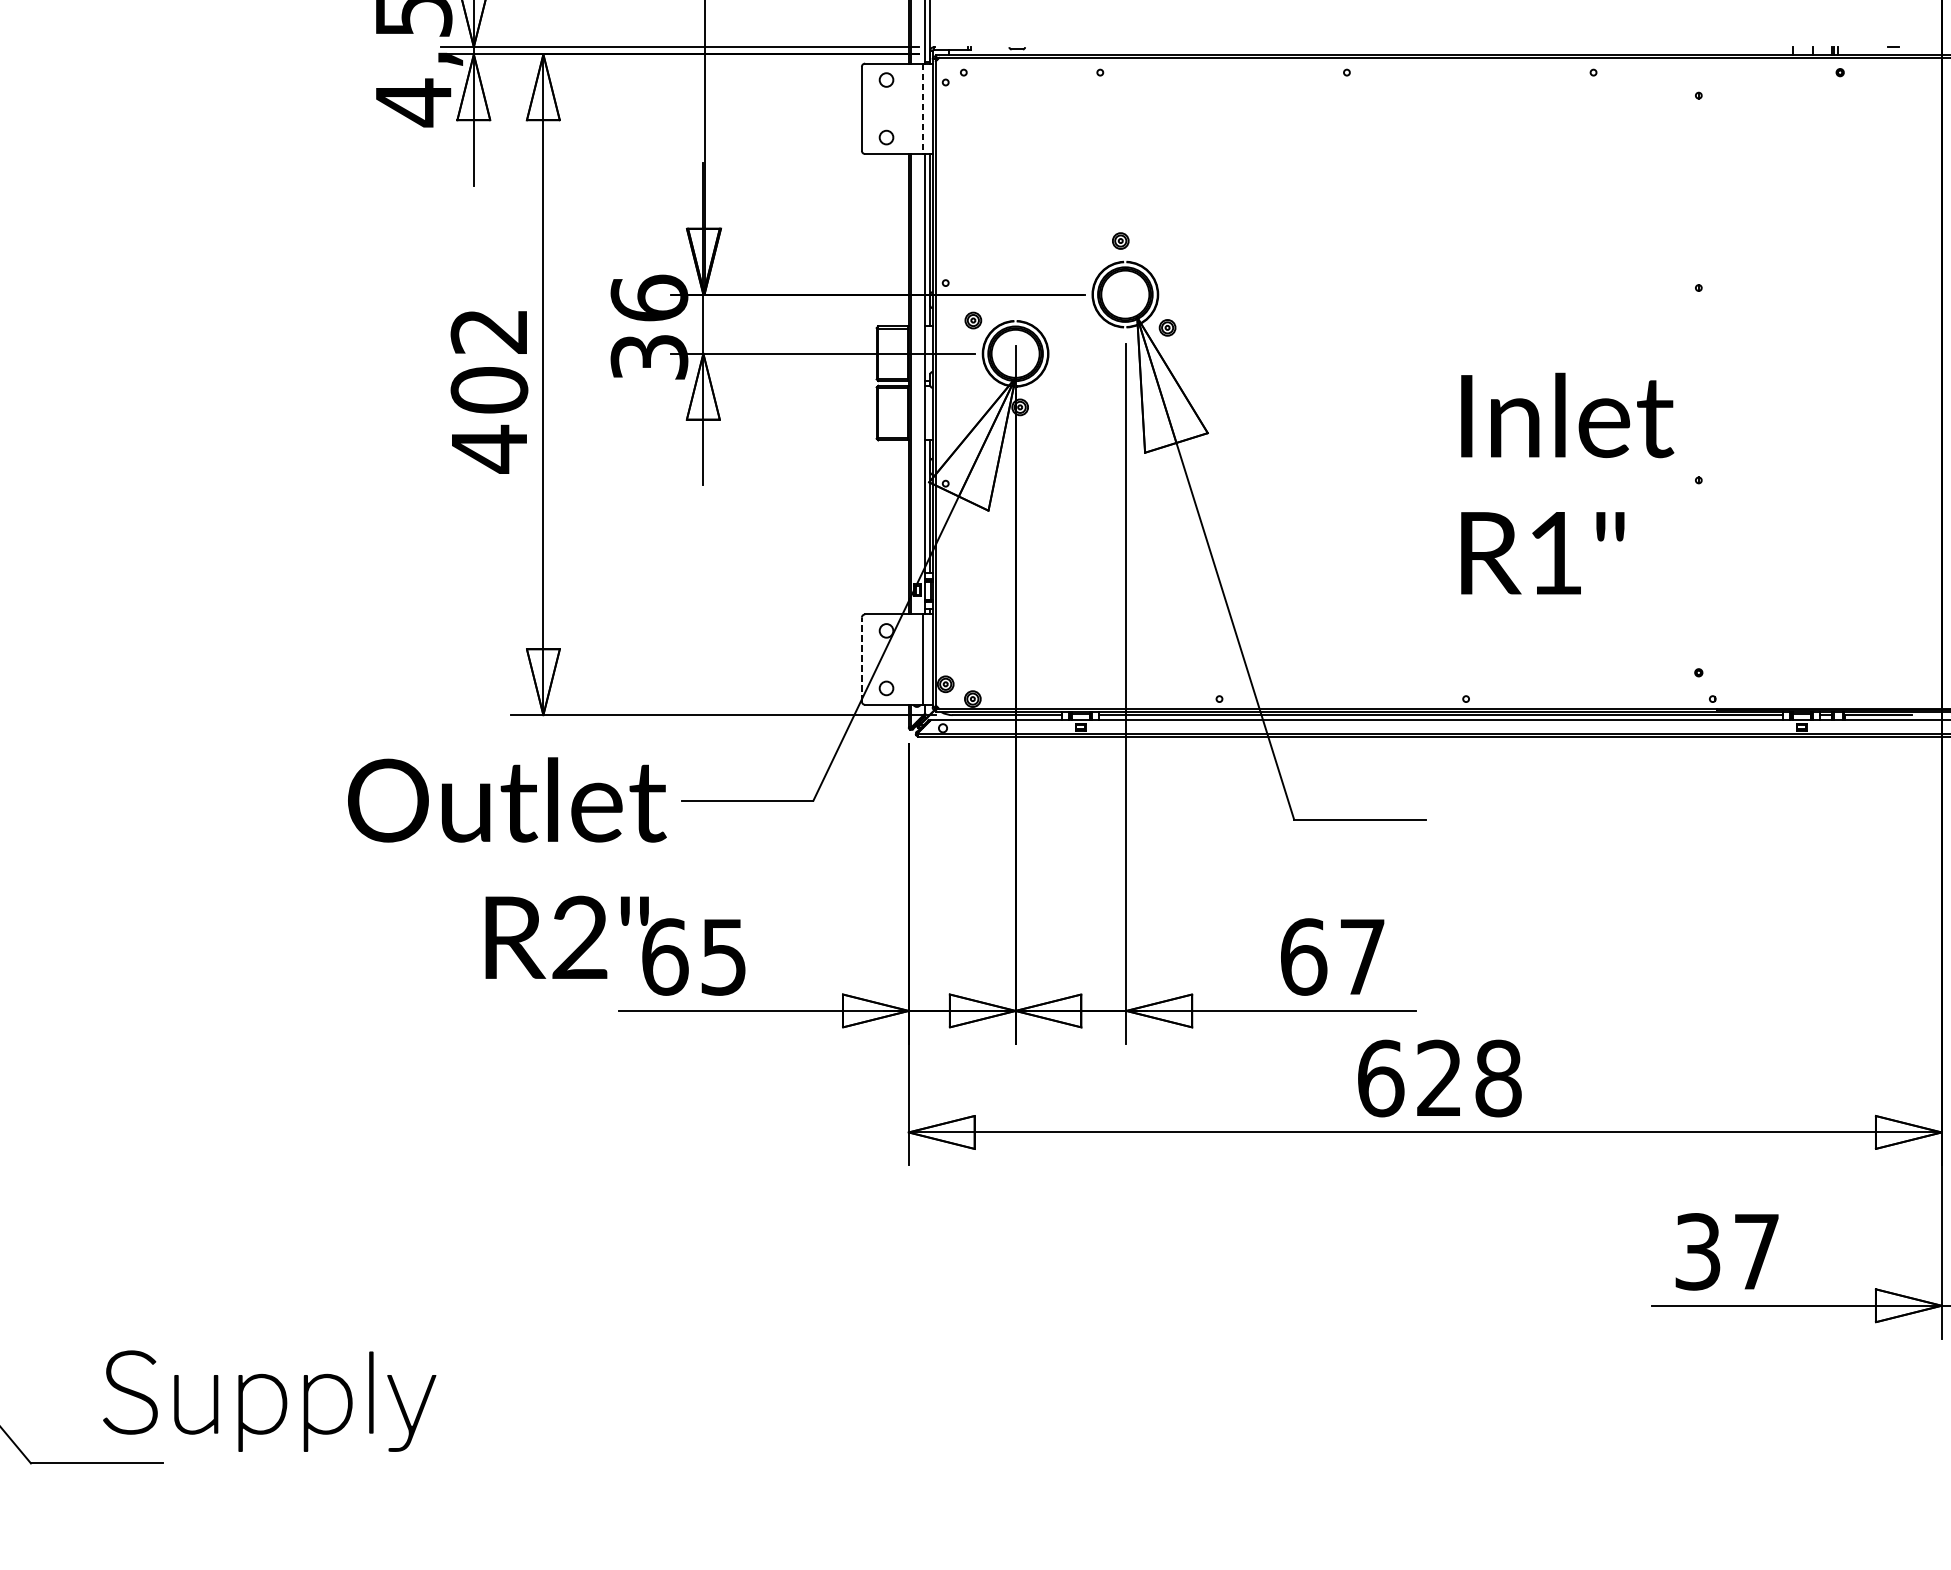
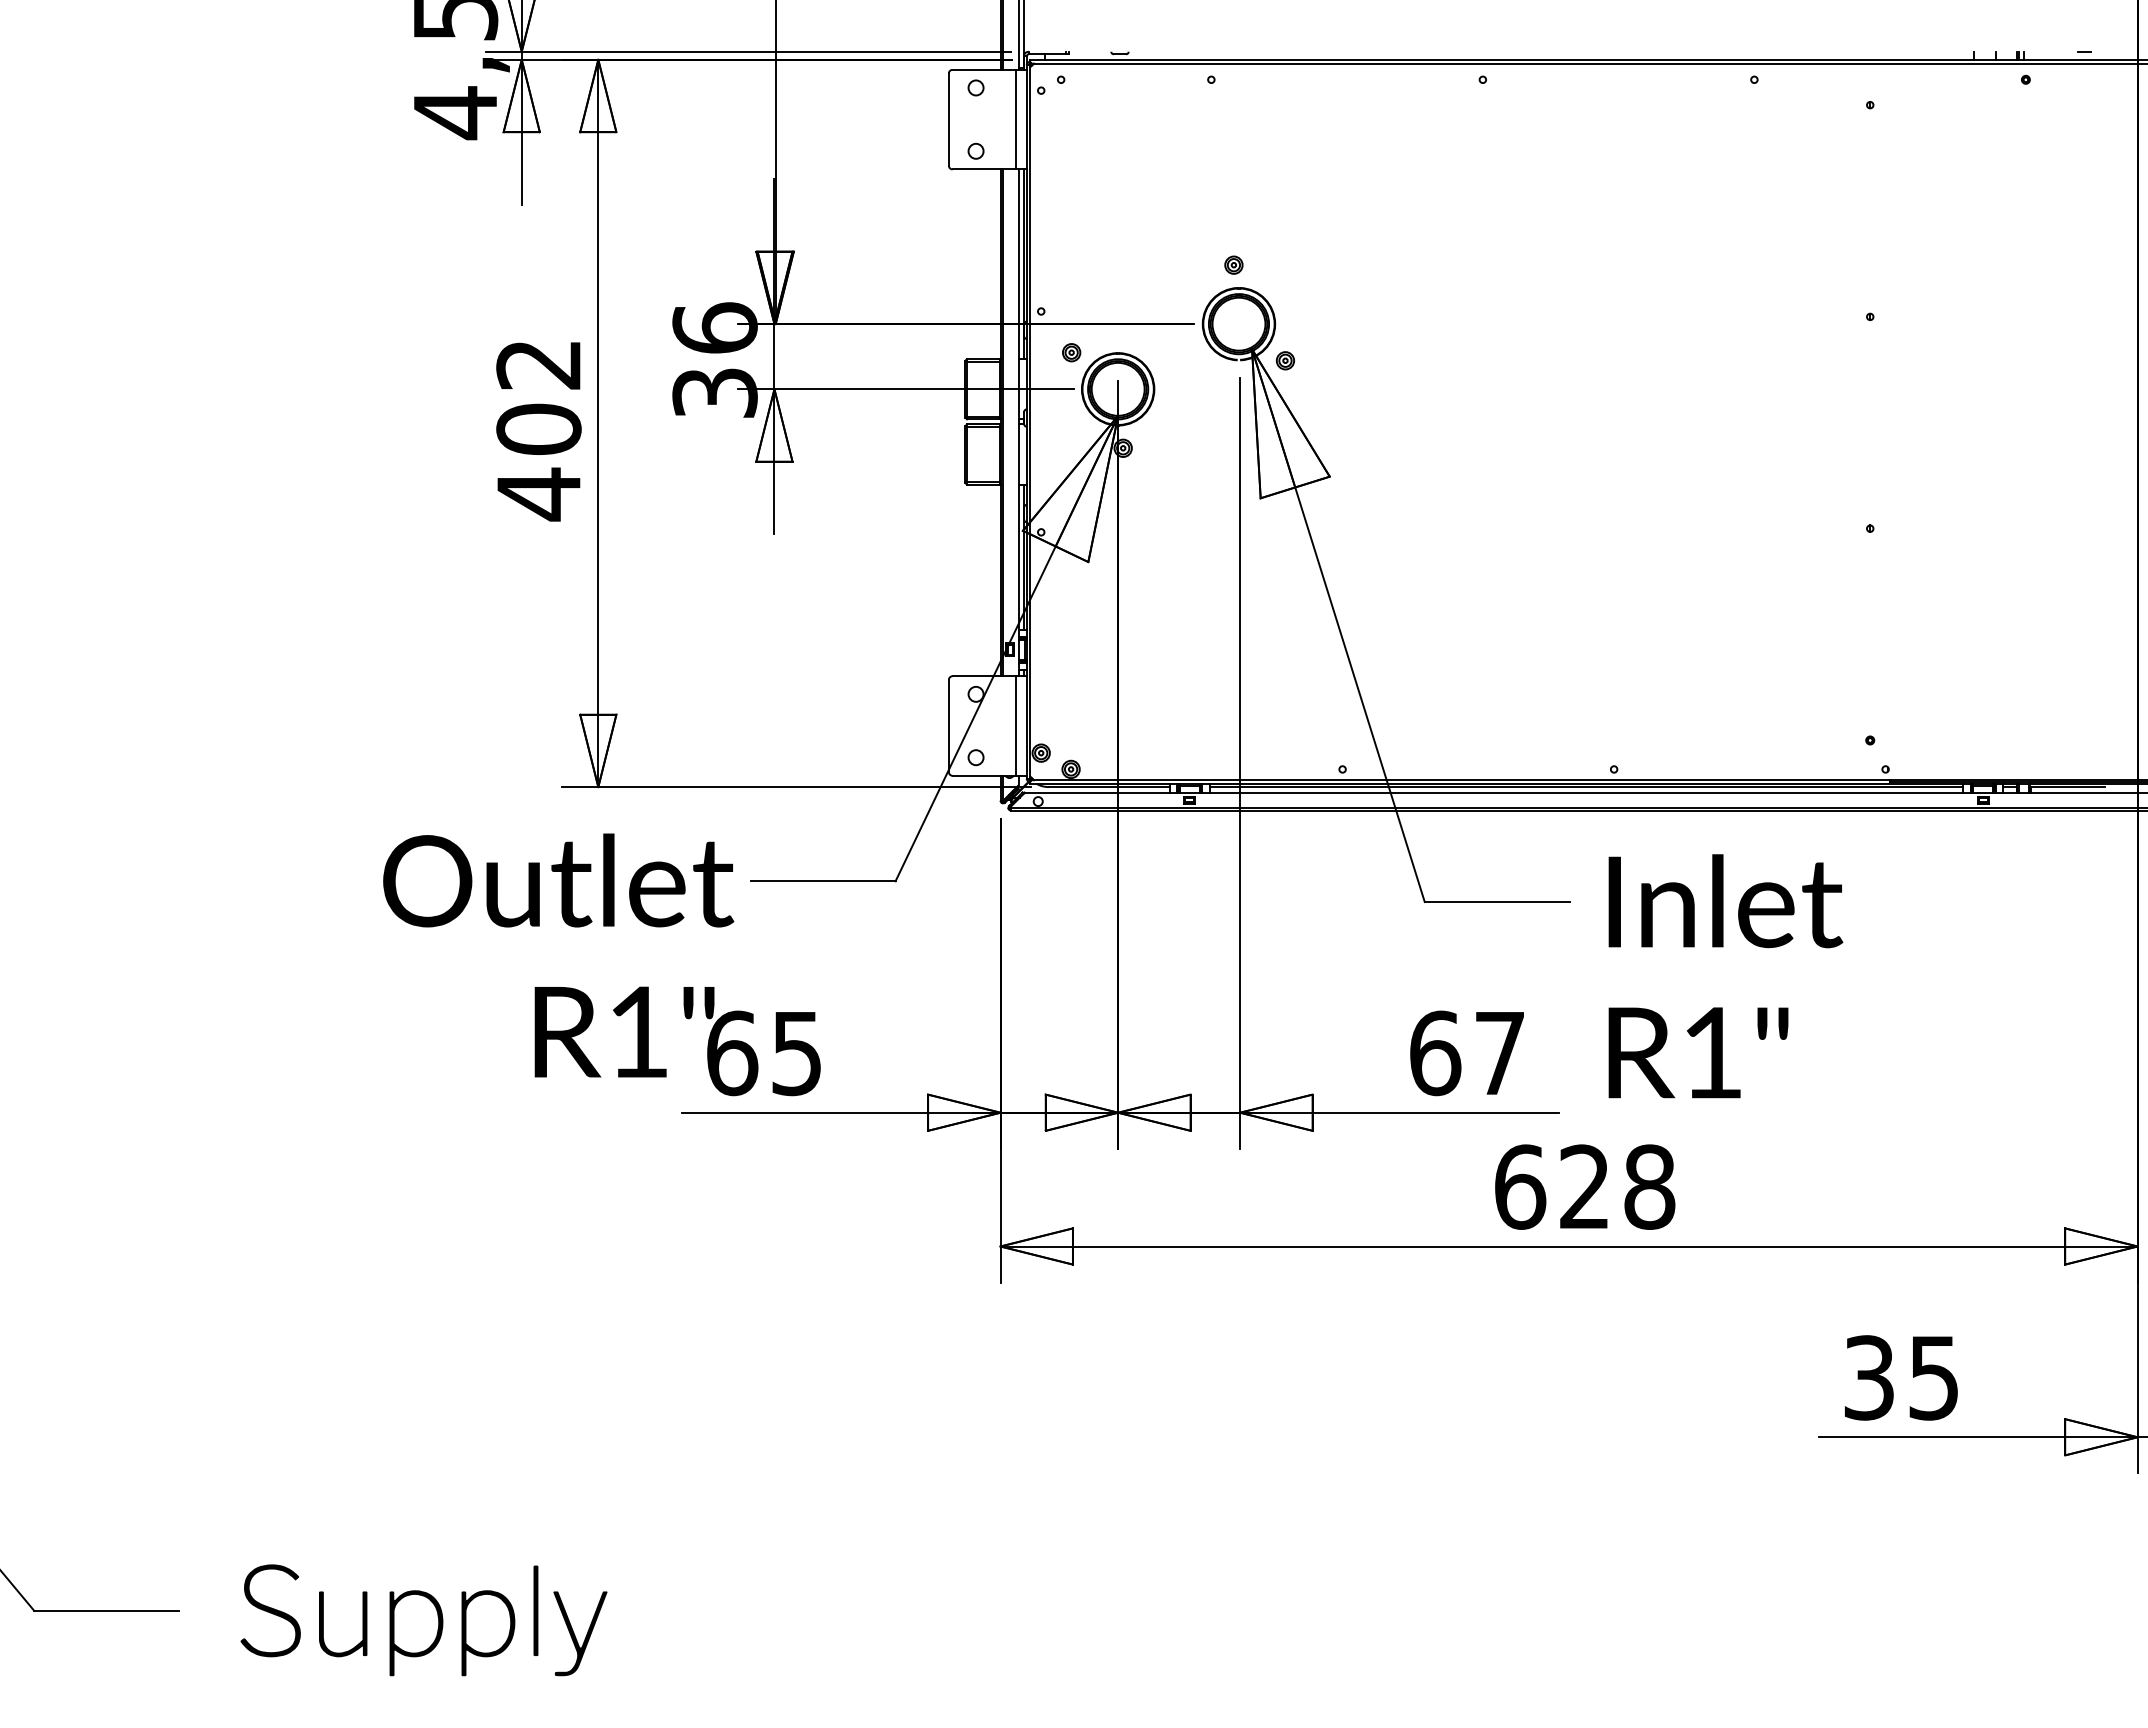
line: (922, 108) -> (1015, 119), dashed -> solid
text: (1567, 483) -> (1725, 976), moved
line: (861, 659) -> (948, 725), dashed -> solid
text: (579, 937) -> (638, 1031), R2" -> R1"
text: (1756, 1252) -> (1933, 1378), 37 -> 35
text: (269, 1401) -> (423, 1620), moved

